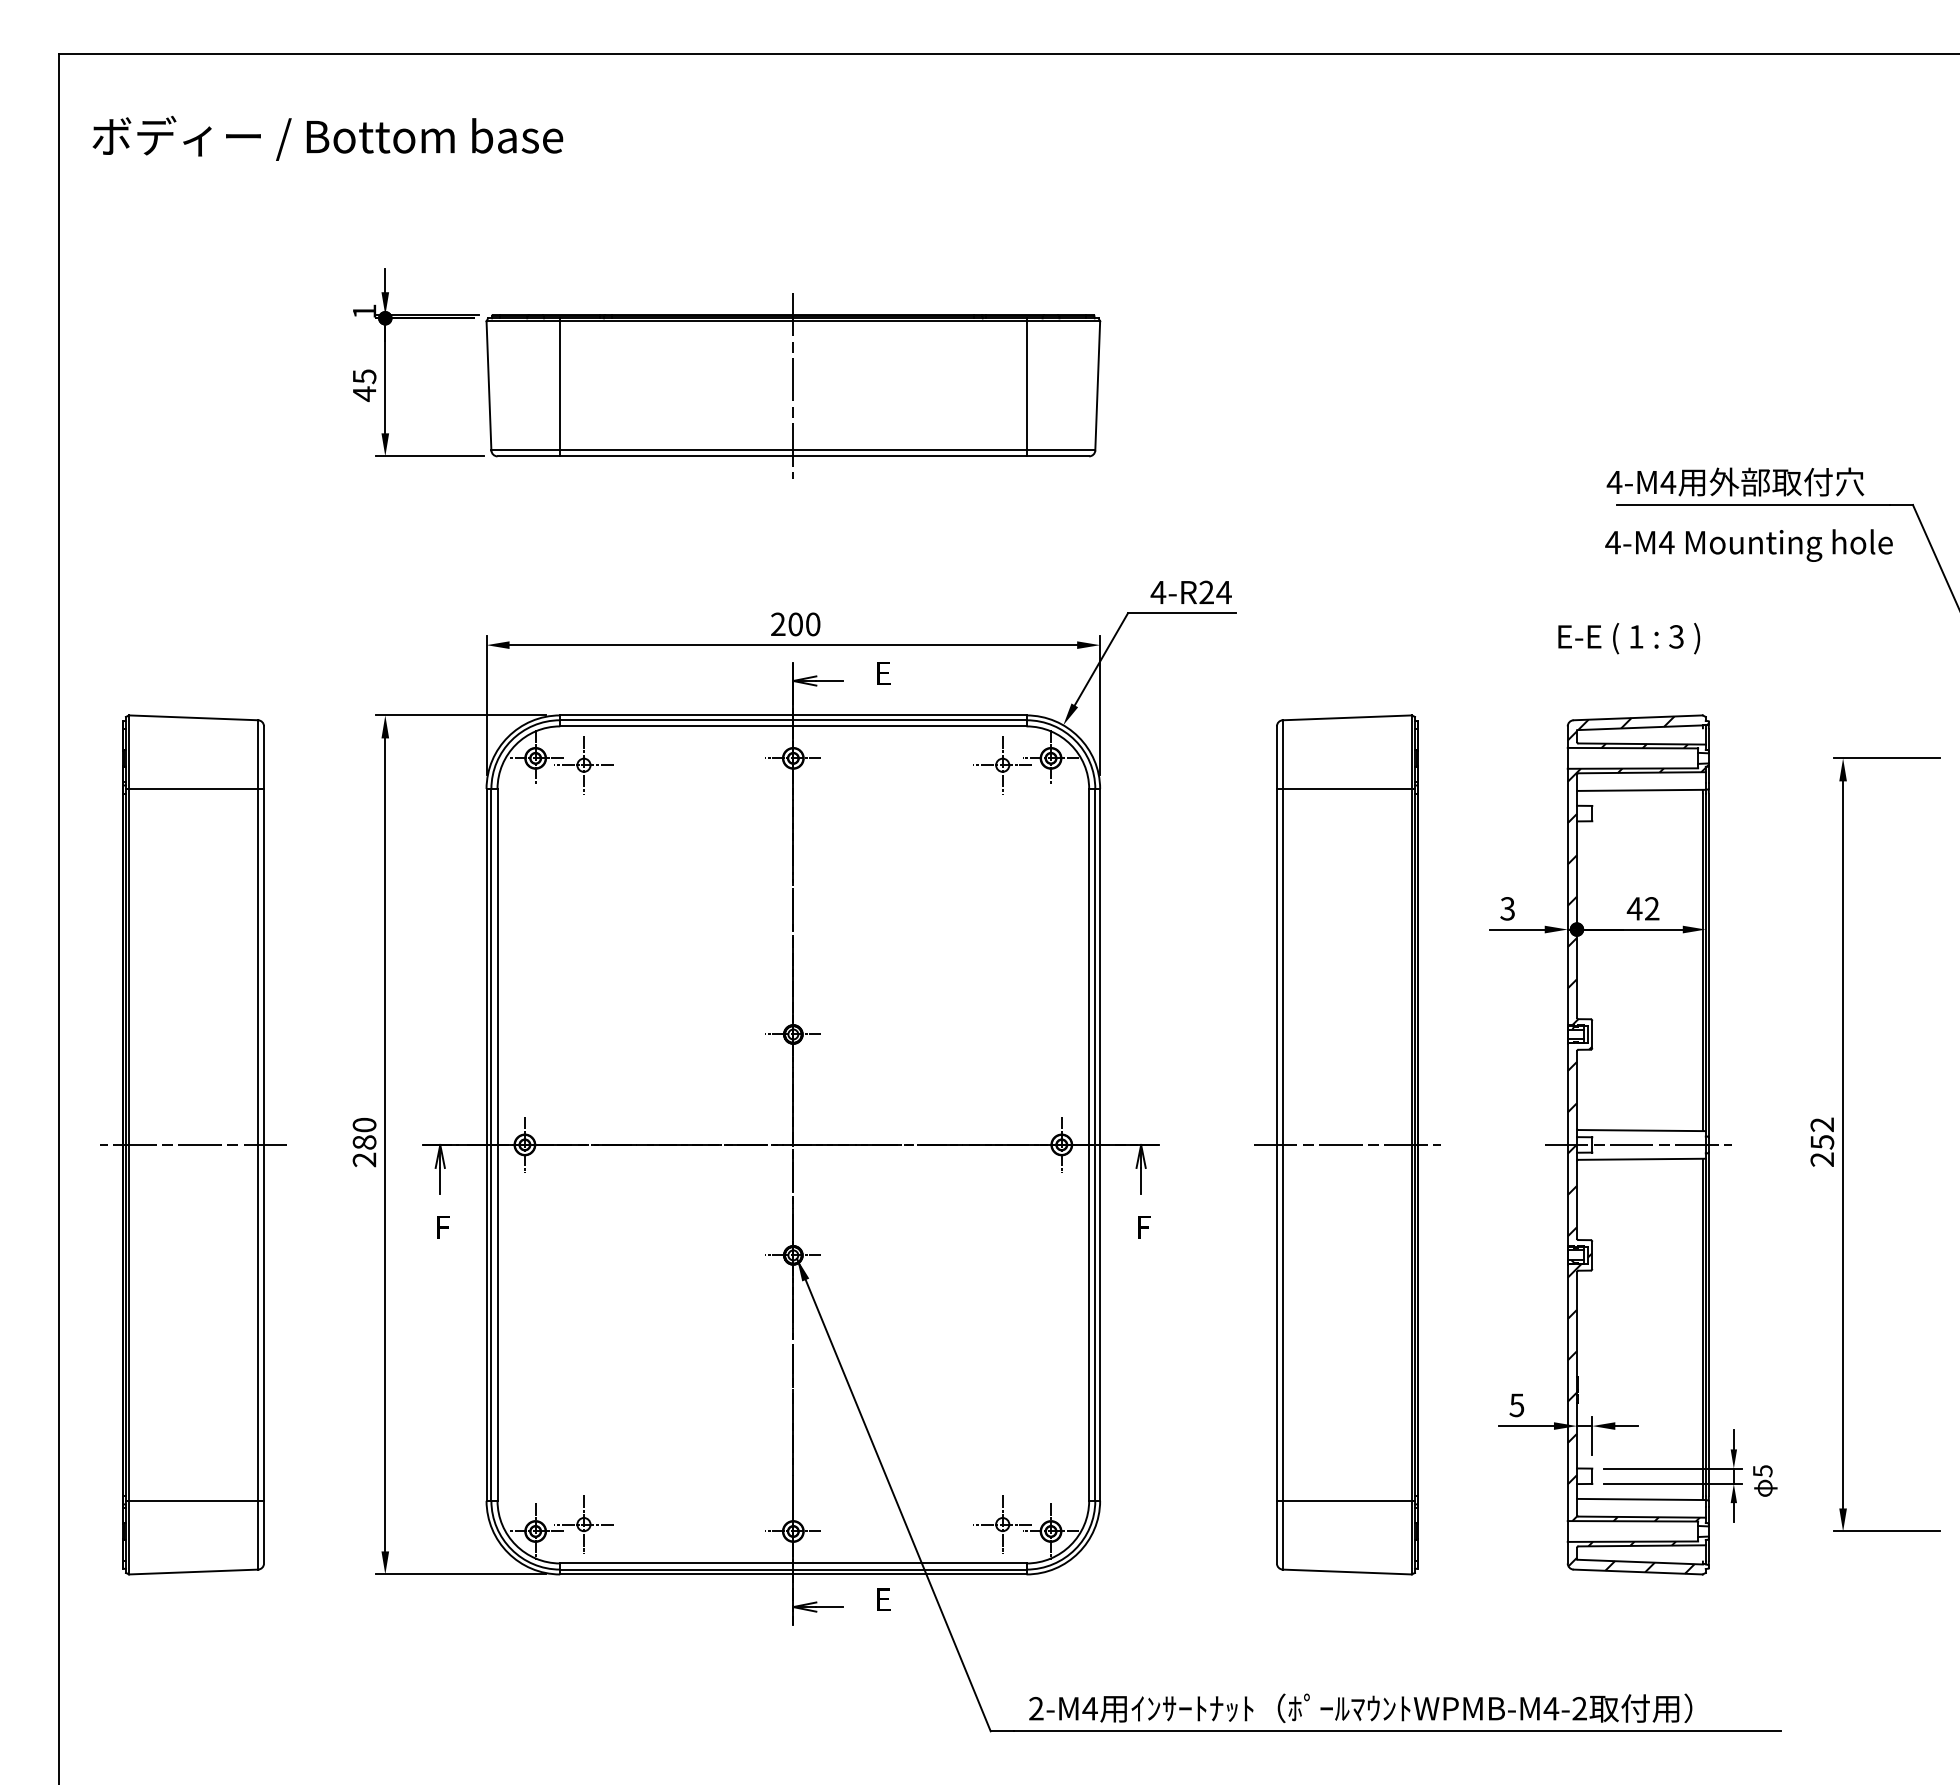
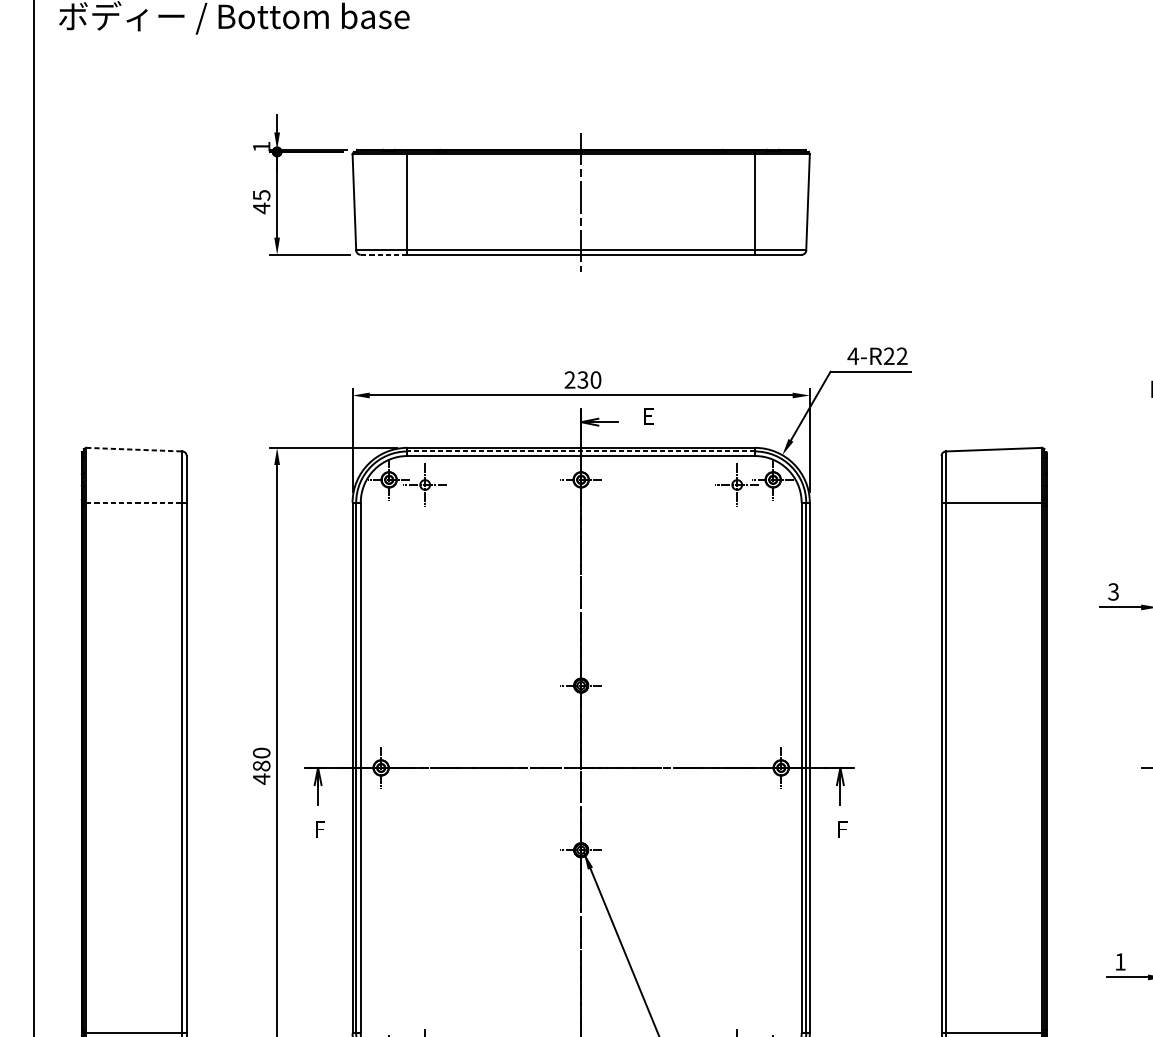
line: (528, 456) -> (383, 254), solid -> dashed
text: (1223, 591) -> (901, 355), 4-R24 -> 4-R22
text: (795, 624) -> (582, 380), 200 -> 230
line: (193, 717) -> (134, 449), solid -> dashed
line: (792, 720) -> (580, 451), solid -> dashed
line: (193, 789) -> (134, 503), solid -> dashed
line: (193, 1144) -> (134, 767), removed
line: (1346, 1144) -> (993, 767), removed
text: (364, 1159) -> (261, 778), 280 -> 480
text: (1516, 1405) -> (1120, 962), 5 -> 1

